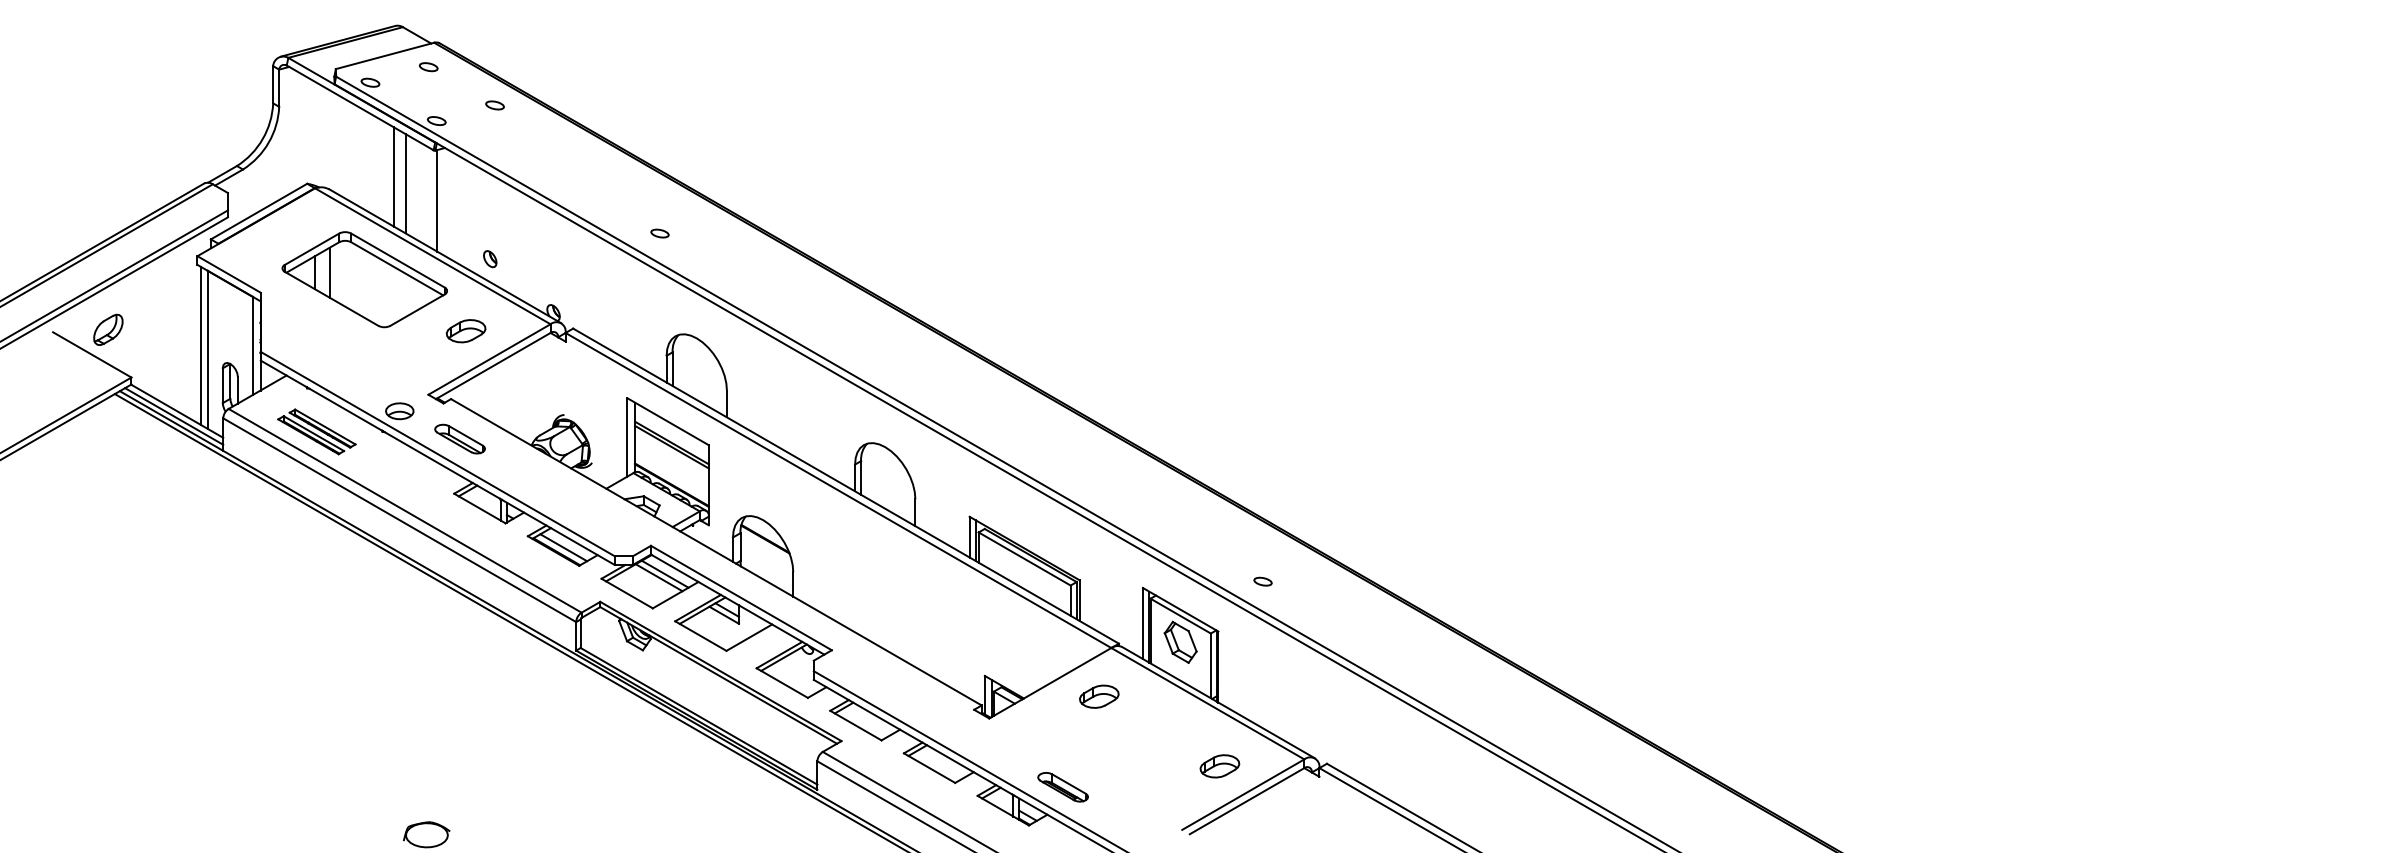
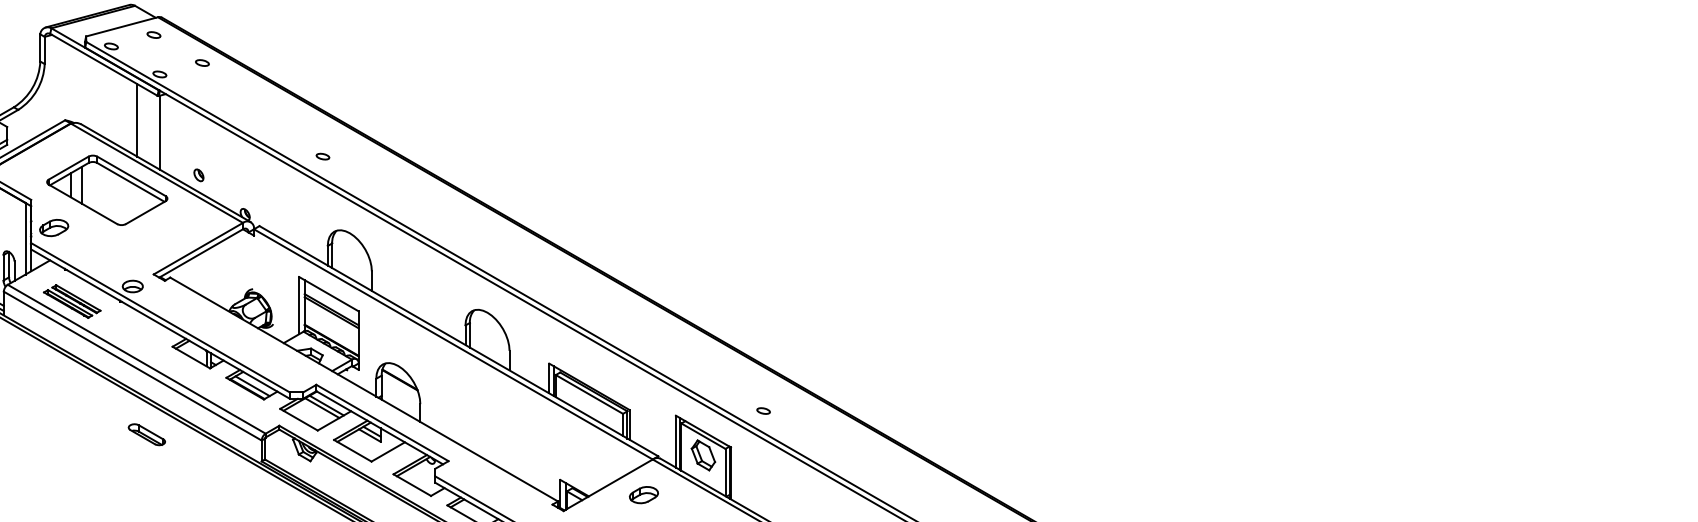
line: (393, 176) -> (128, 114), removed
part: (465, 331) -> (53, 228), moved
part: (459, 438) -> (146, 434), moved

